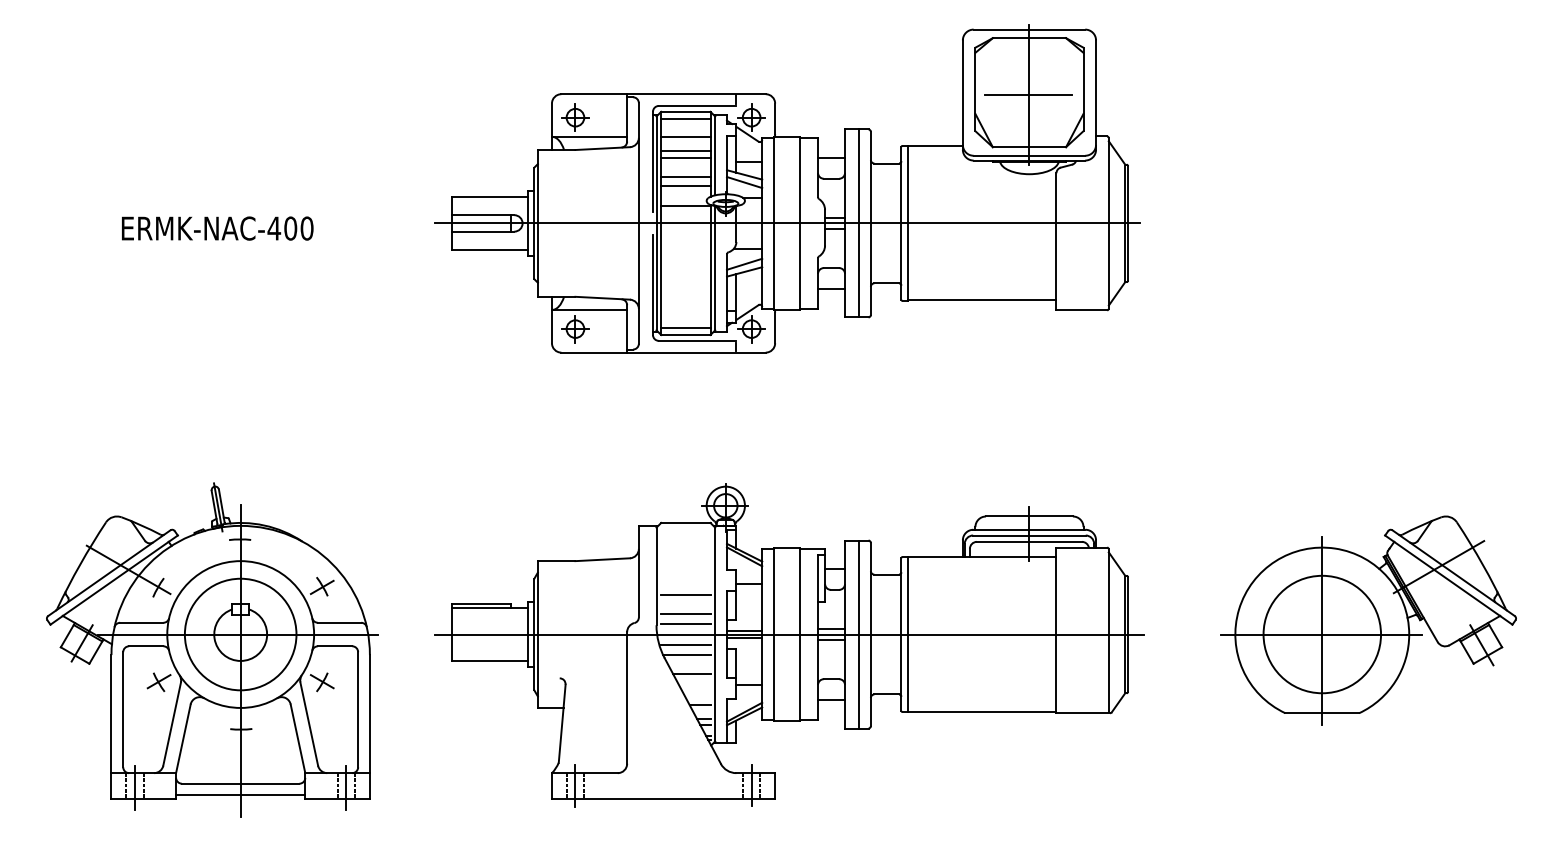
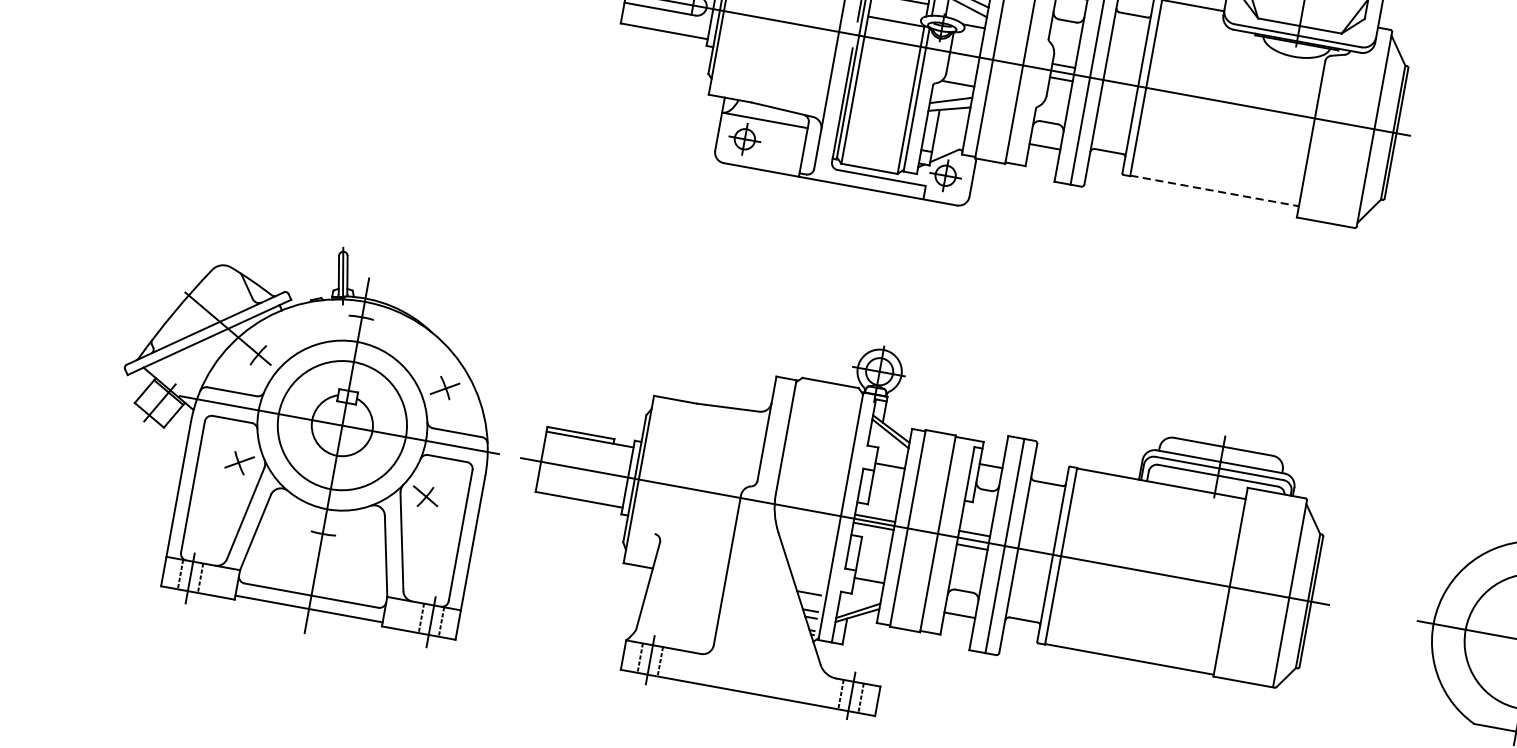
line: (982, 300) -> (1214, 190), solid -> dashed
line: (685, 327) -> (870, 160), removed
line: (685, 594) -> (815, 464), removed
line: (685, 614) -> (811, 487), removed
line: (685, 623) -> (809, 497), removed
line: (685, 645) -> (804, 522), removed
part: (212, 649) -> (307, 436), moved
line: (686, 654) -> (804, 533), removed
line: (691, 674) -> (805, 556), removed

